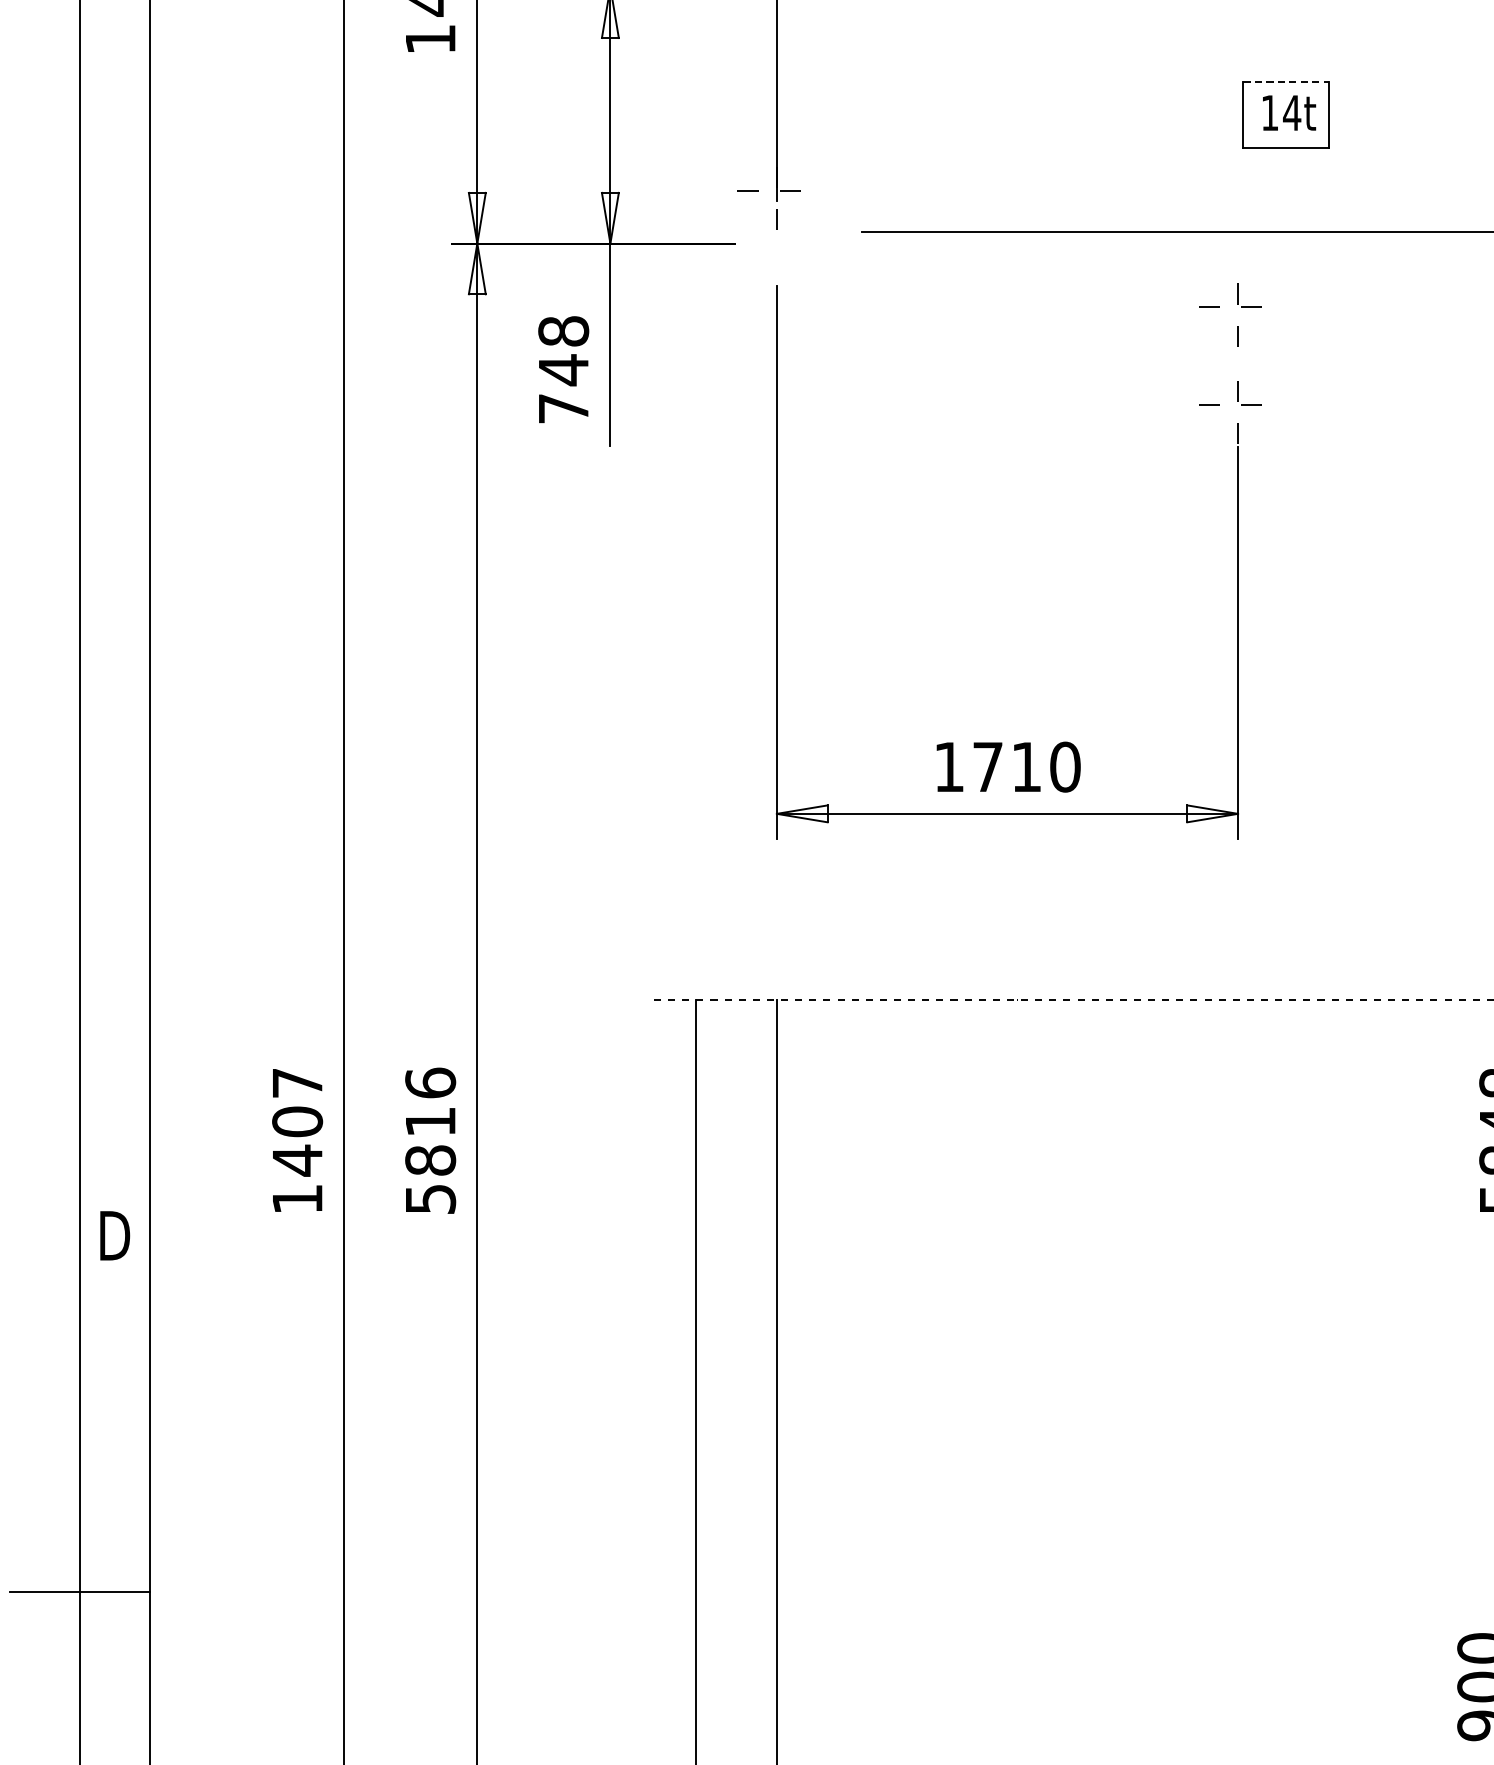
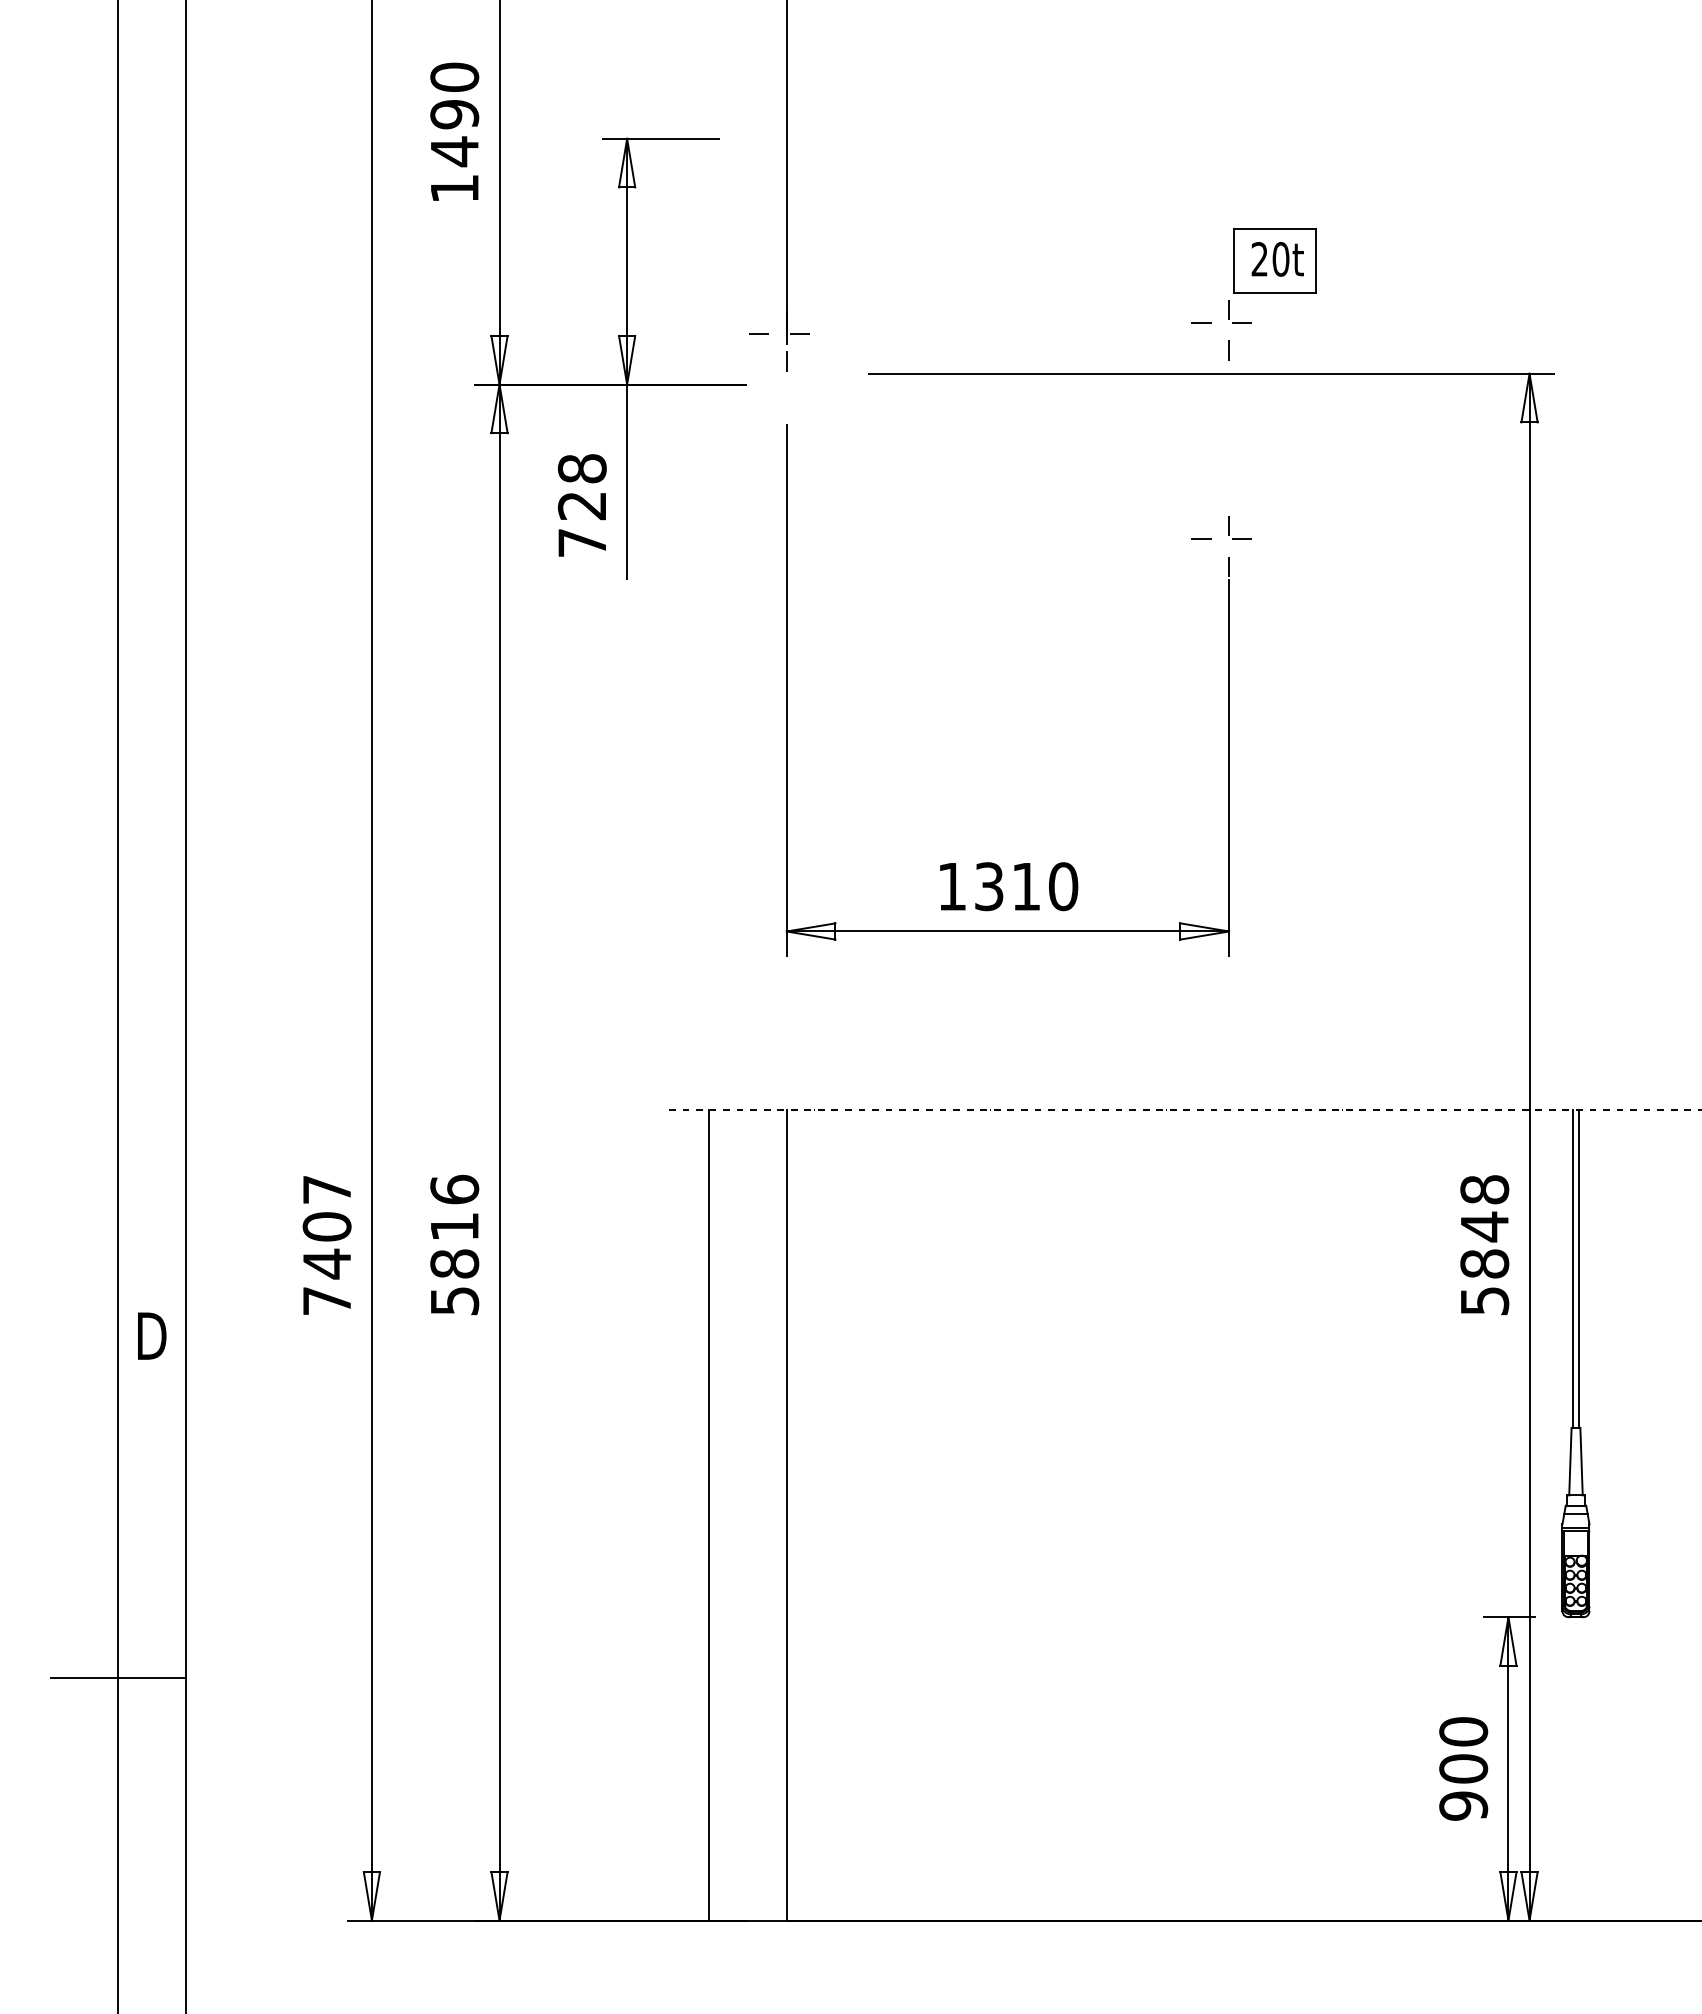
line: (1286, 81) -> (1275, 229), dashed -> solid
text: (1281, 113) -> (1270, 259), 14t -> 20t
part: (1219, 308) -> (1211, 323), moved
text: (562, 369) -> (581, 505), 748 -> 728
text: (988, 766) -> (989, 886), 1710 -> 1310
text: (296, 1198) -> (326, 1300), 1407 -> 7407

